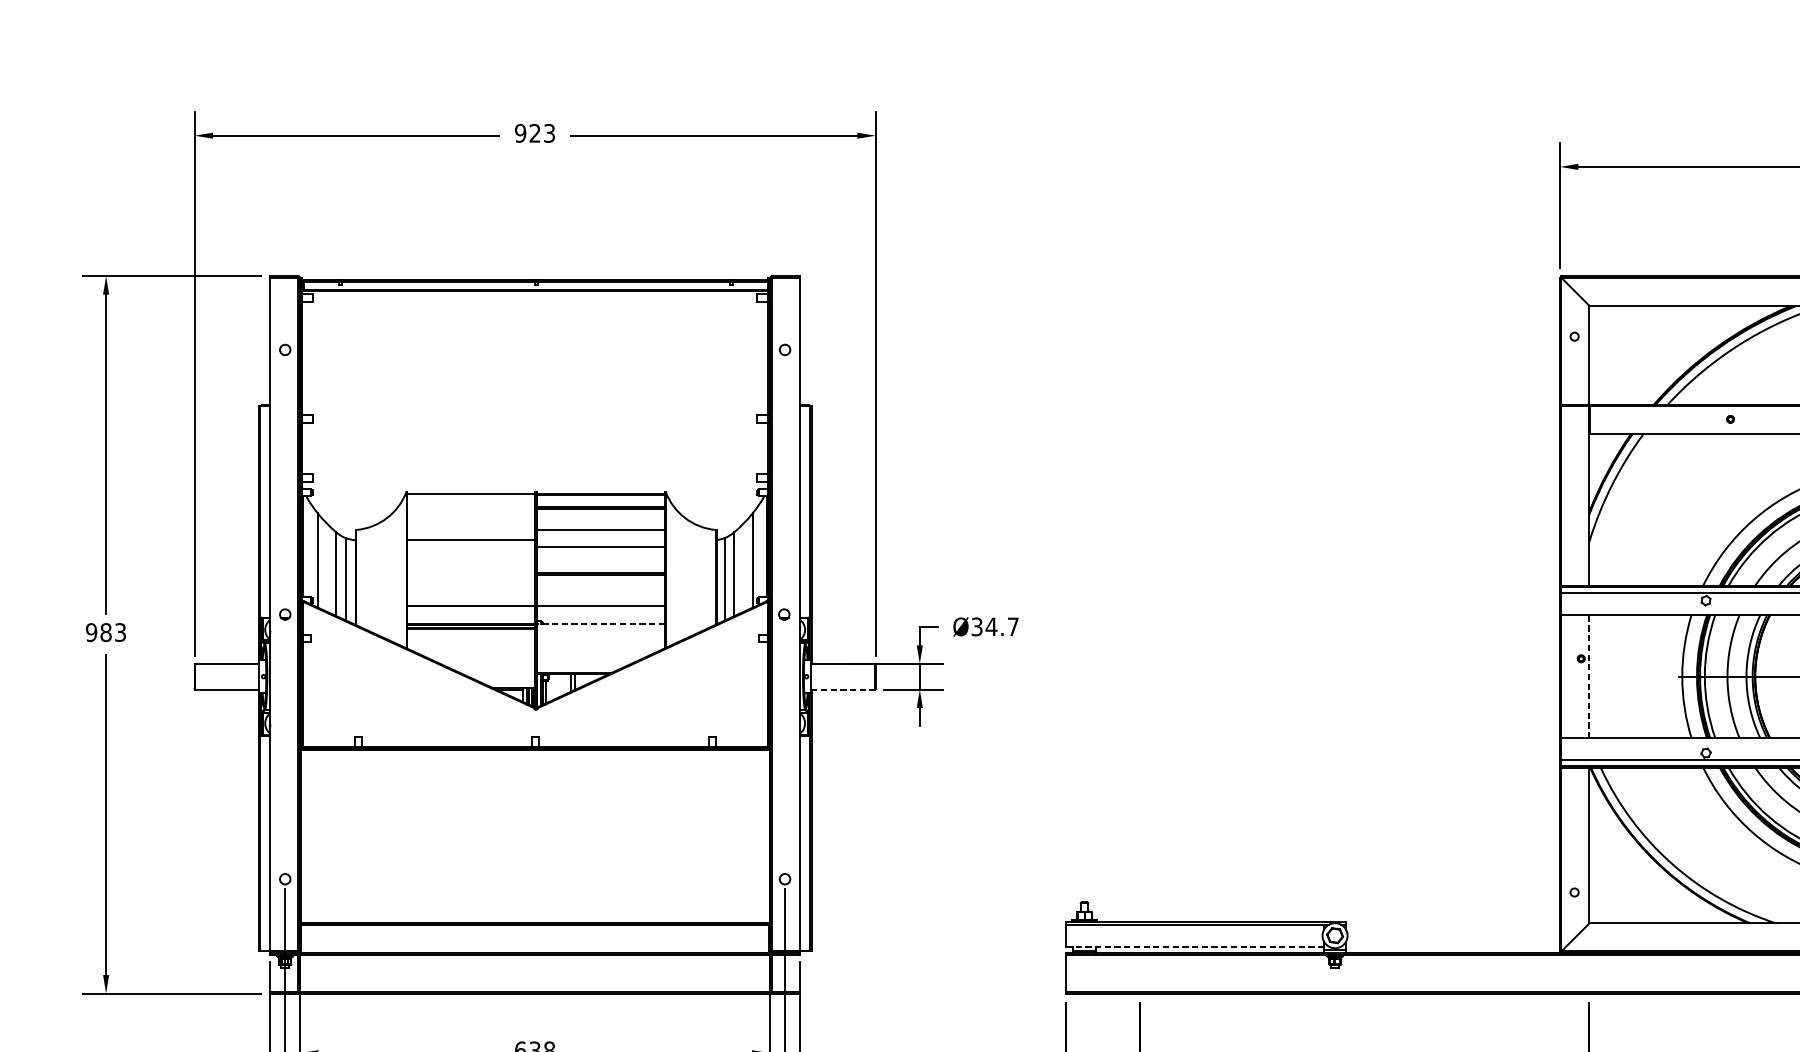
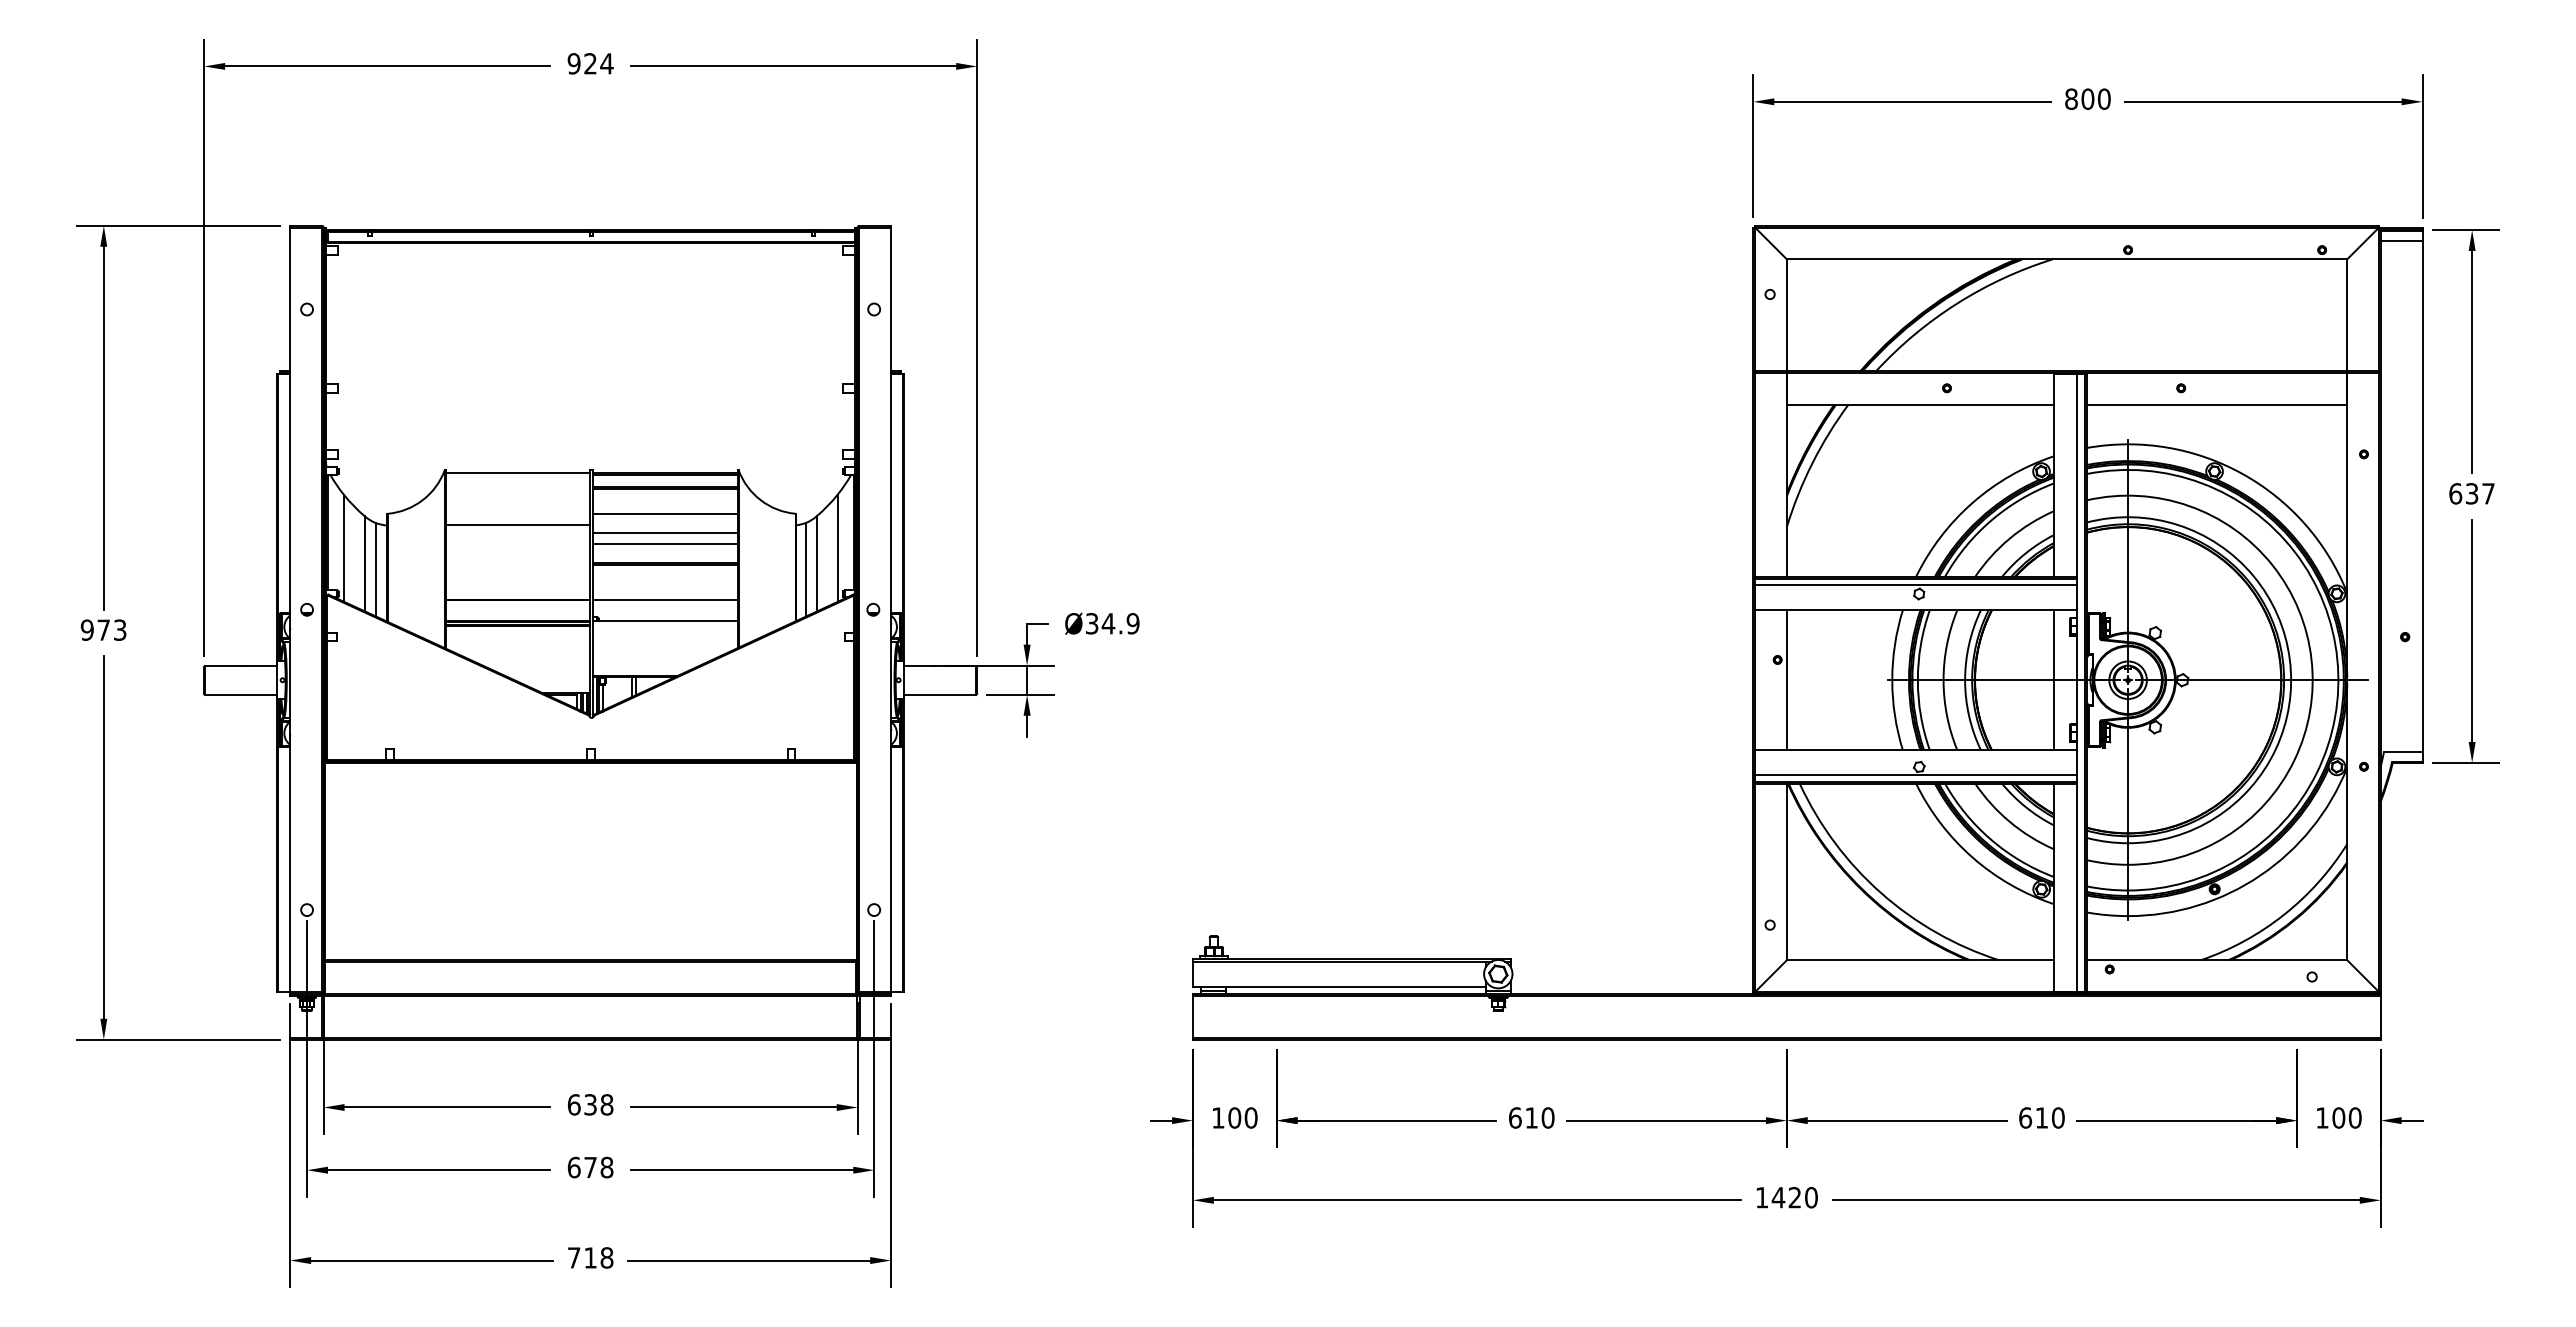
text: (549, 133) -> (606, 63), 923 -> 924
line: (601, 557) -> (665, 544), added
line: (601, 624) -> (665, 620), dashed -> solid
text: (1012, 626) -> (1132, 623), Ø34.7 -> Ø34.9
text: (105, 631) -> (103, 629), 983 -> 973
line: (1589, 676) -> (1786, 680), dashed -> solid
line: (843, 689) -> (940, 694), dashed -> solid
line: (1195, 946) -> (1339, 986), dashed -> solid

